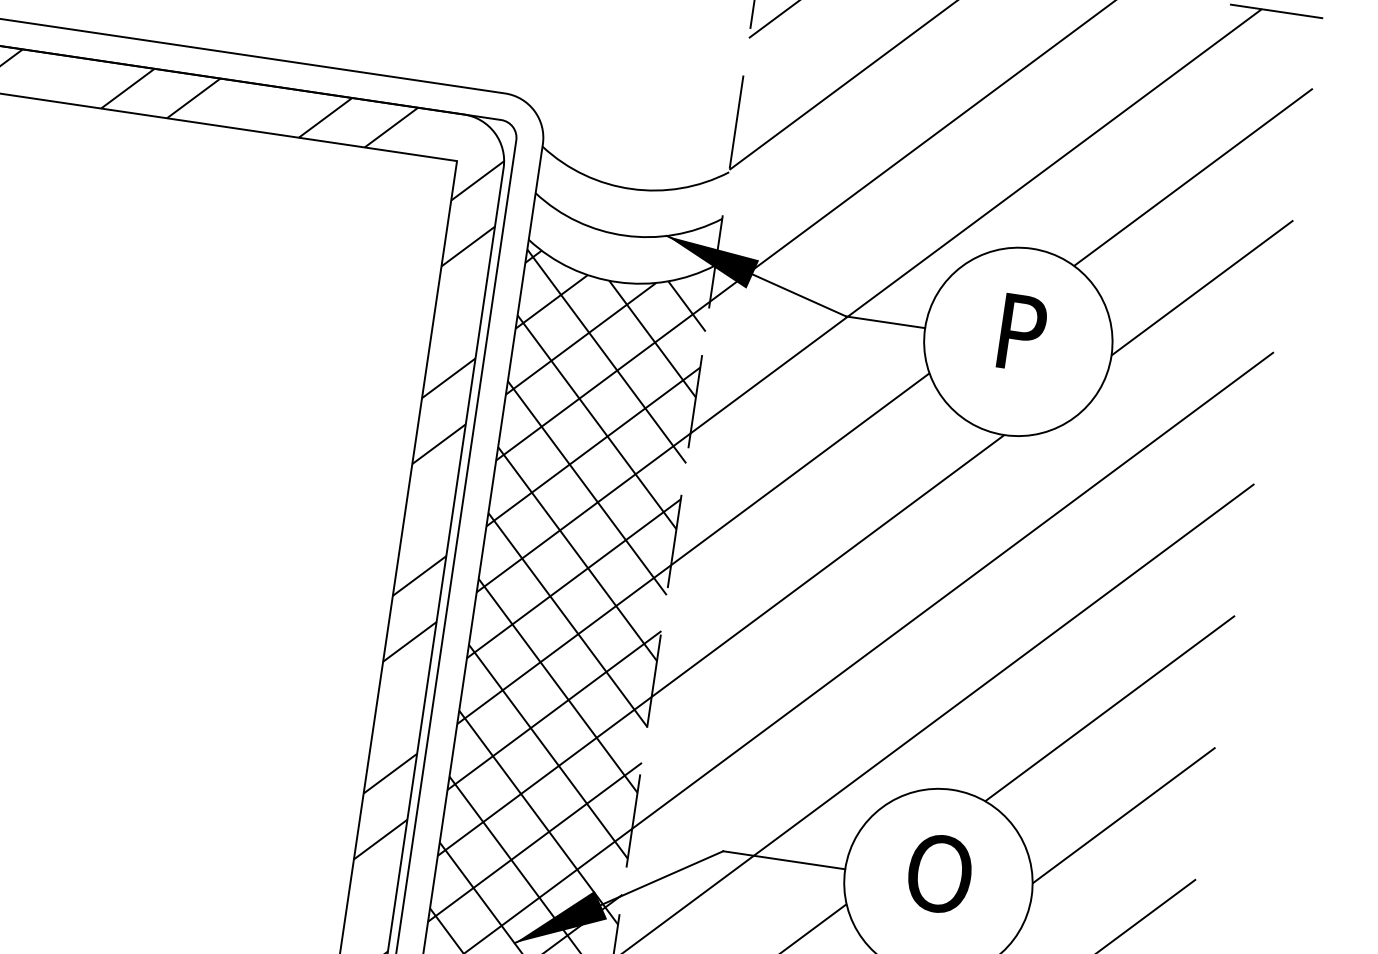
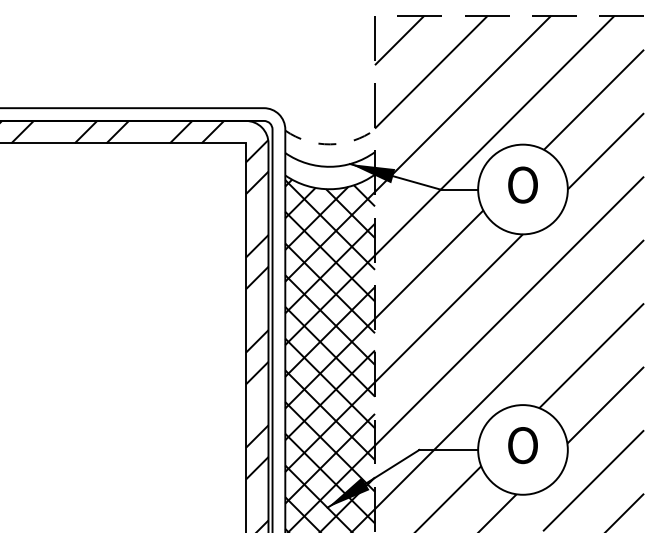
arc: (632, 189) -> (330, 144), solid -> dashed
text: (1018, 331) -> (522, 184), P -> O

